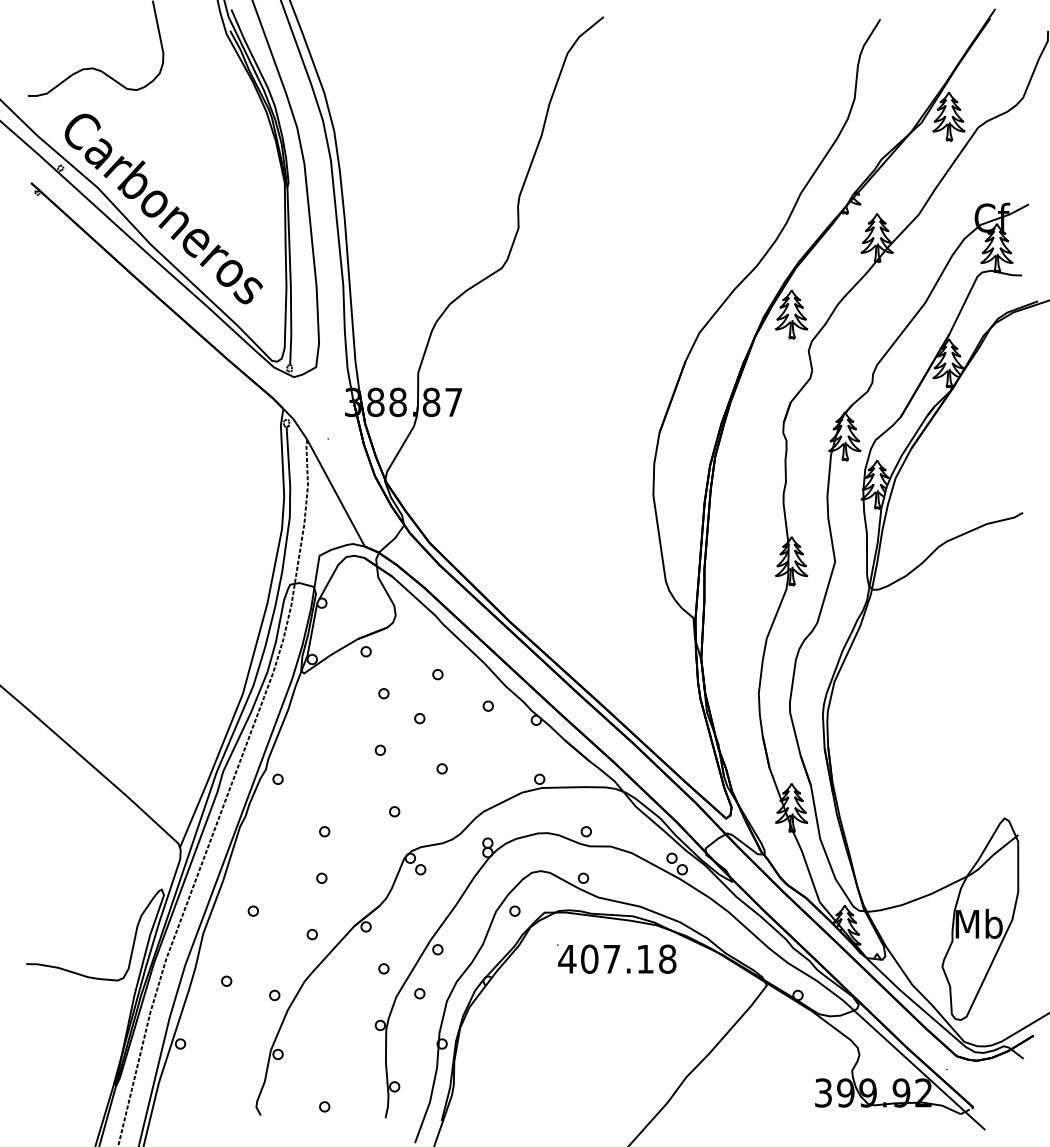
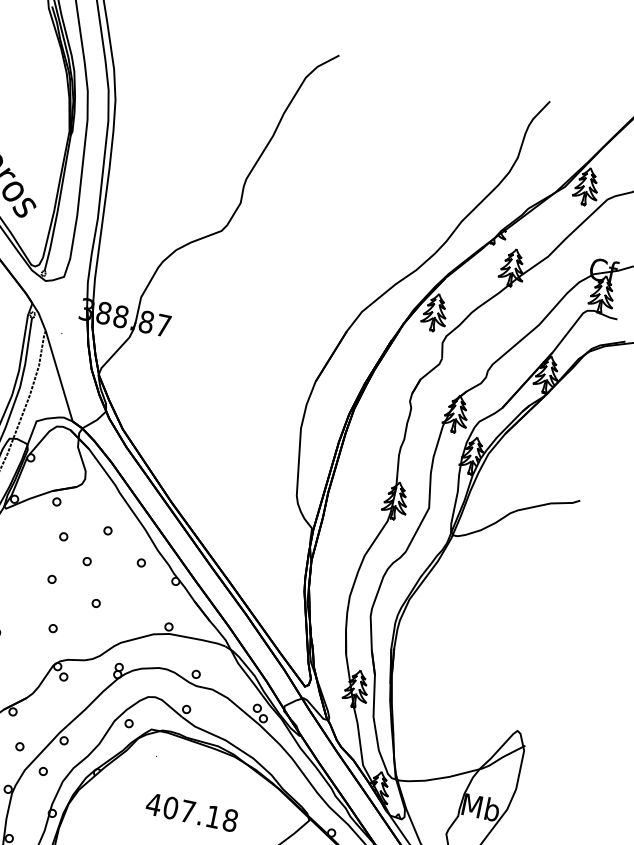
text: (617, 958) -> (192, 811), moved

